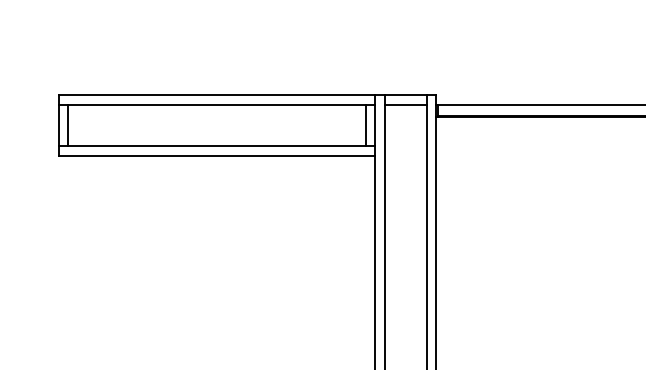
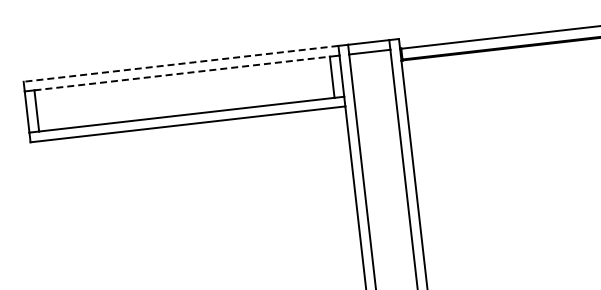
line: (216, 95) -> (180, 64), solid -> dashed
line: (217, 104) -> (182, 73), solid -> dashed

